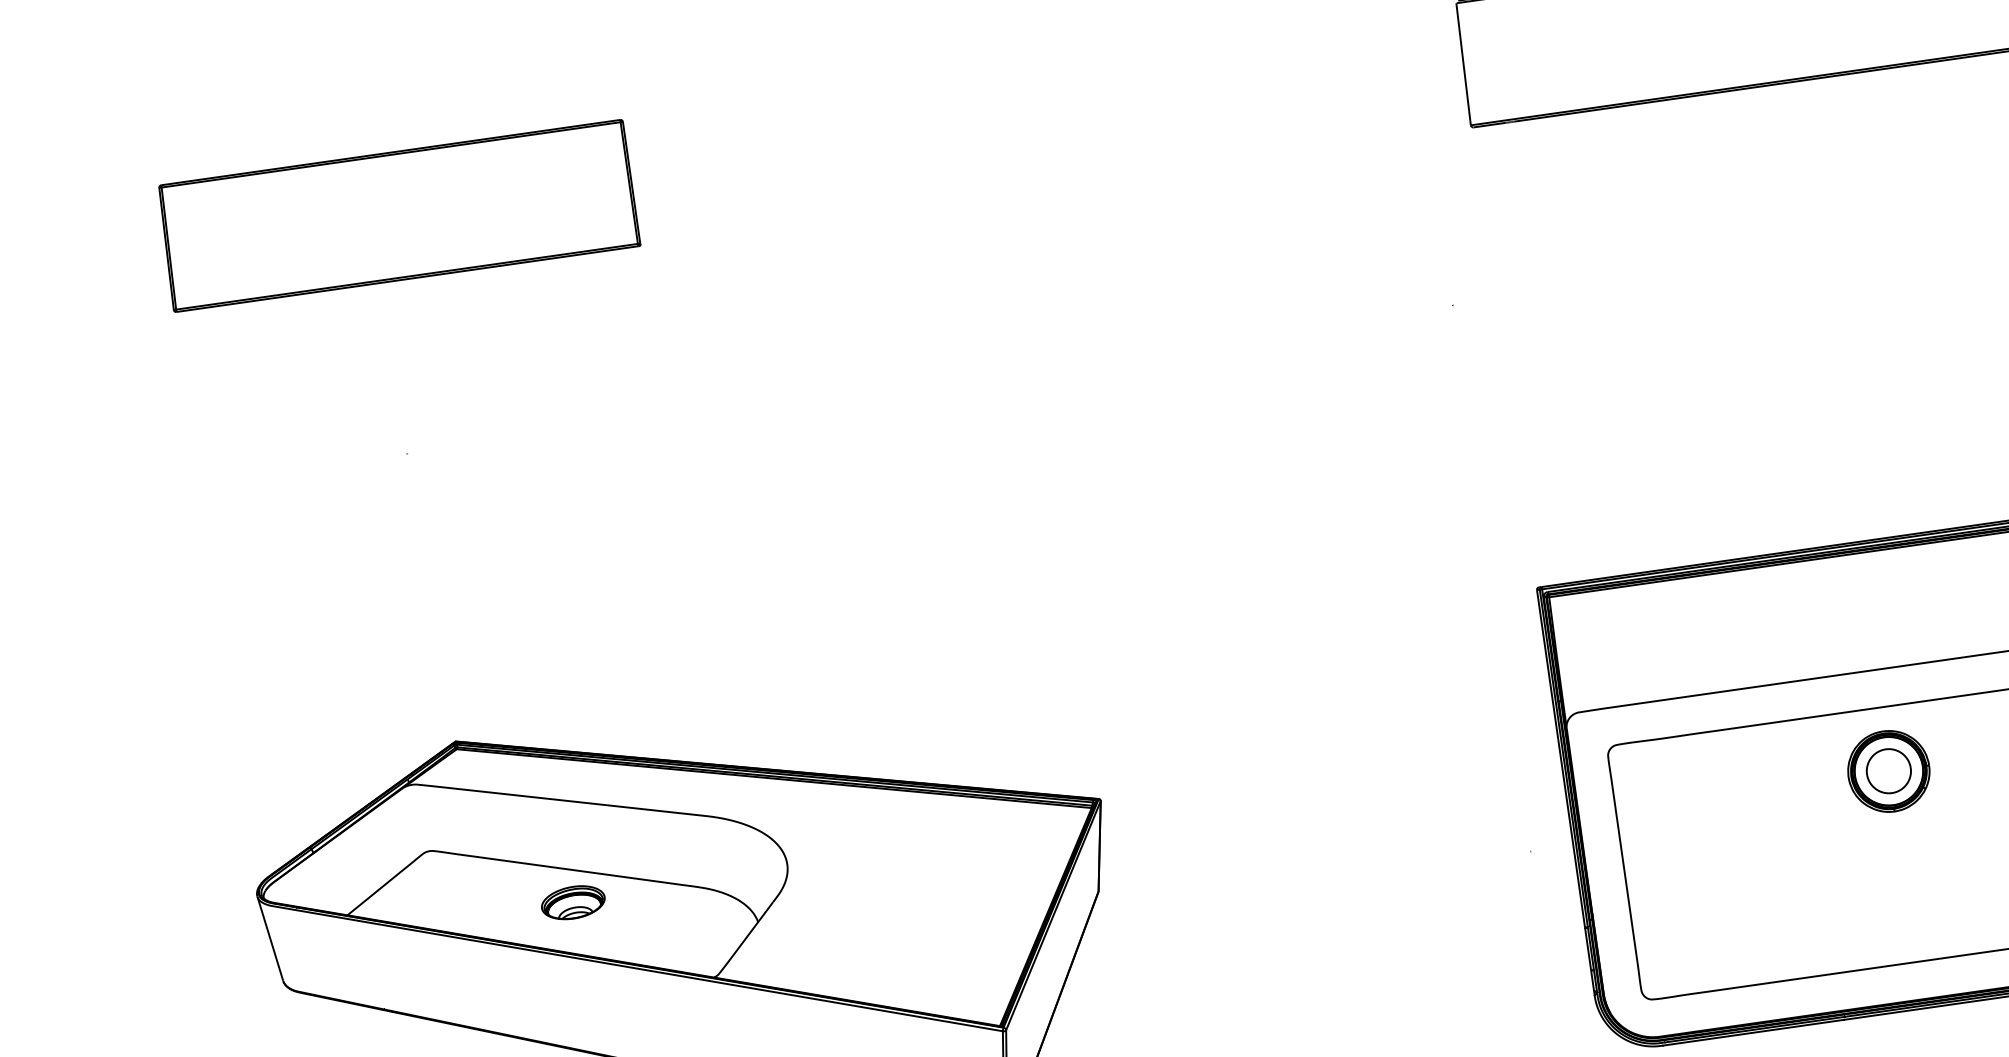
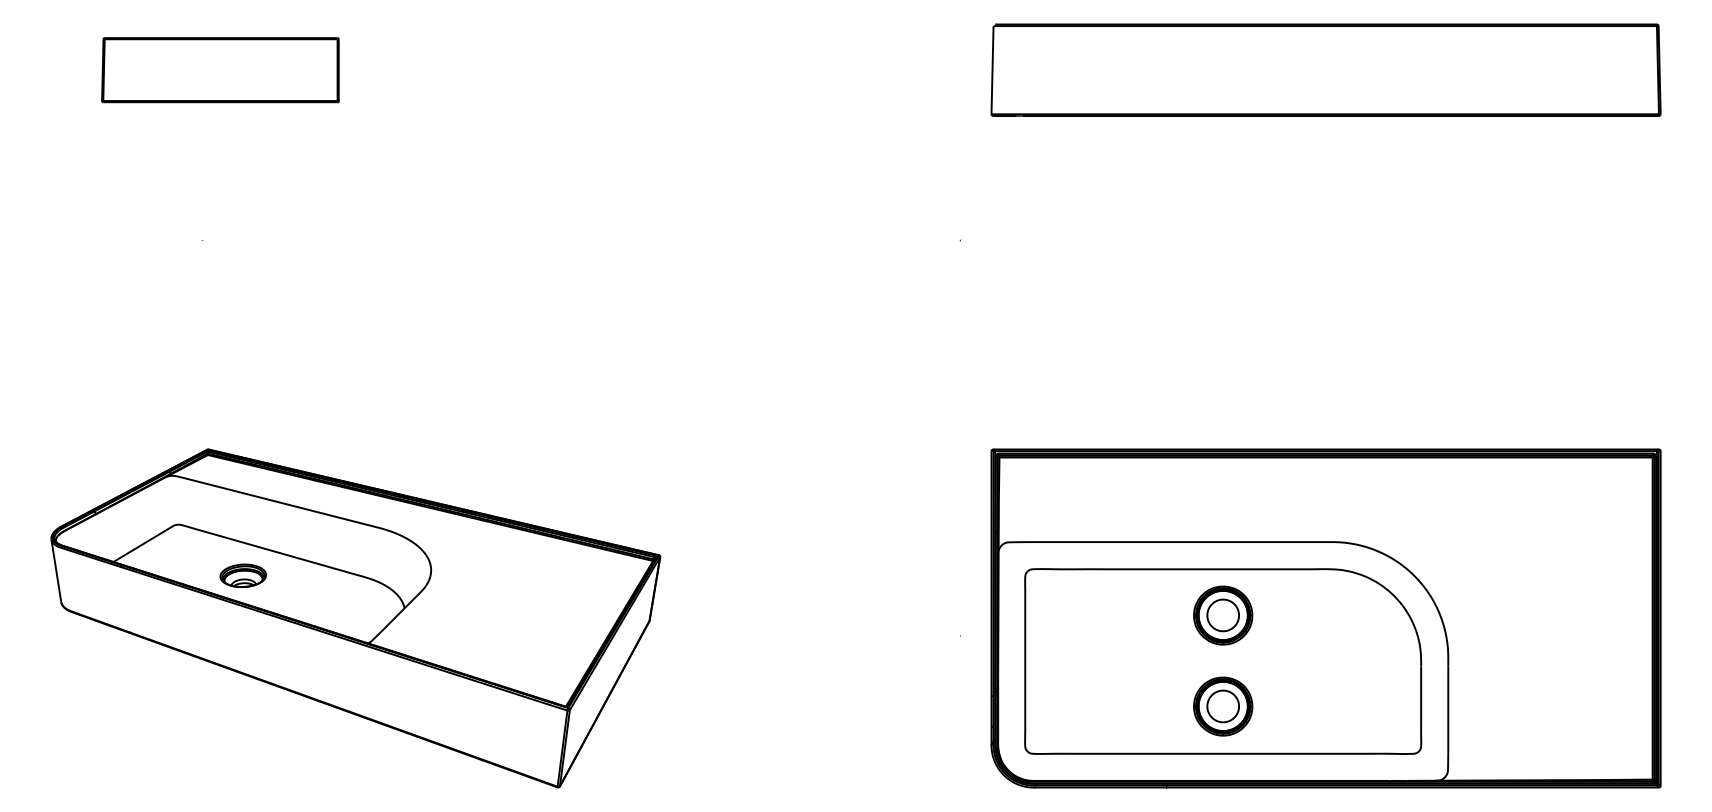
part: (398, 214) -> (220, 69), size x0.7
part: (1907, 896) -> (1223, 706), added
part: (572, 902) -> (242, 575), moved

